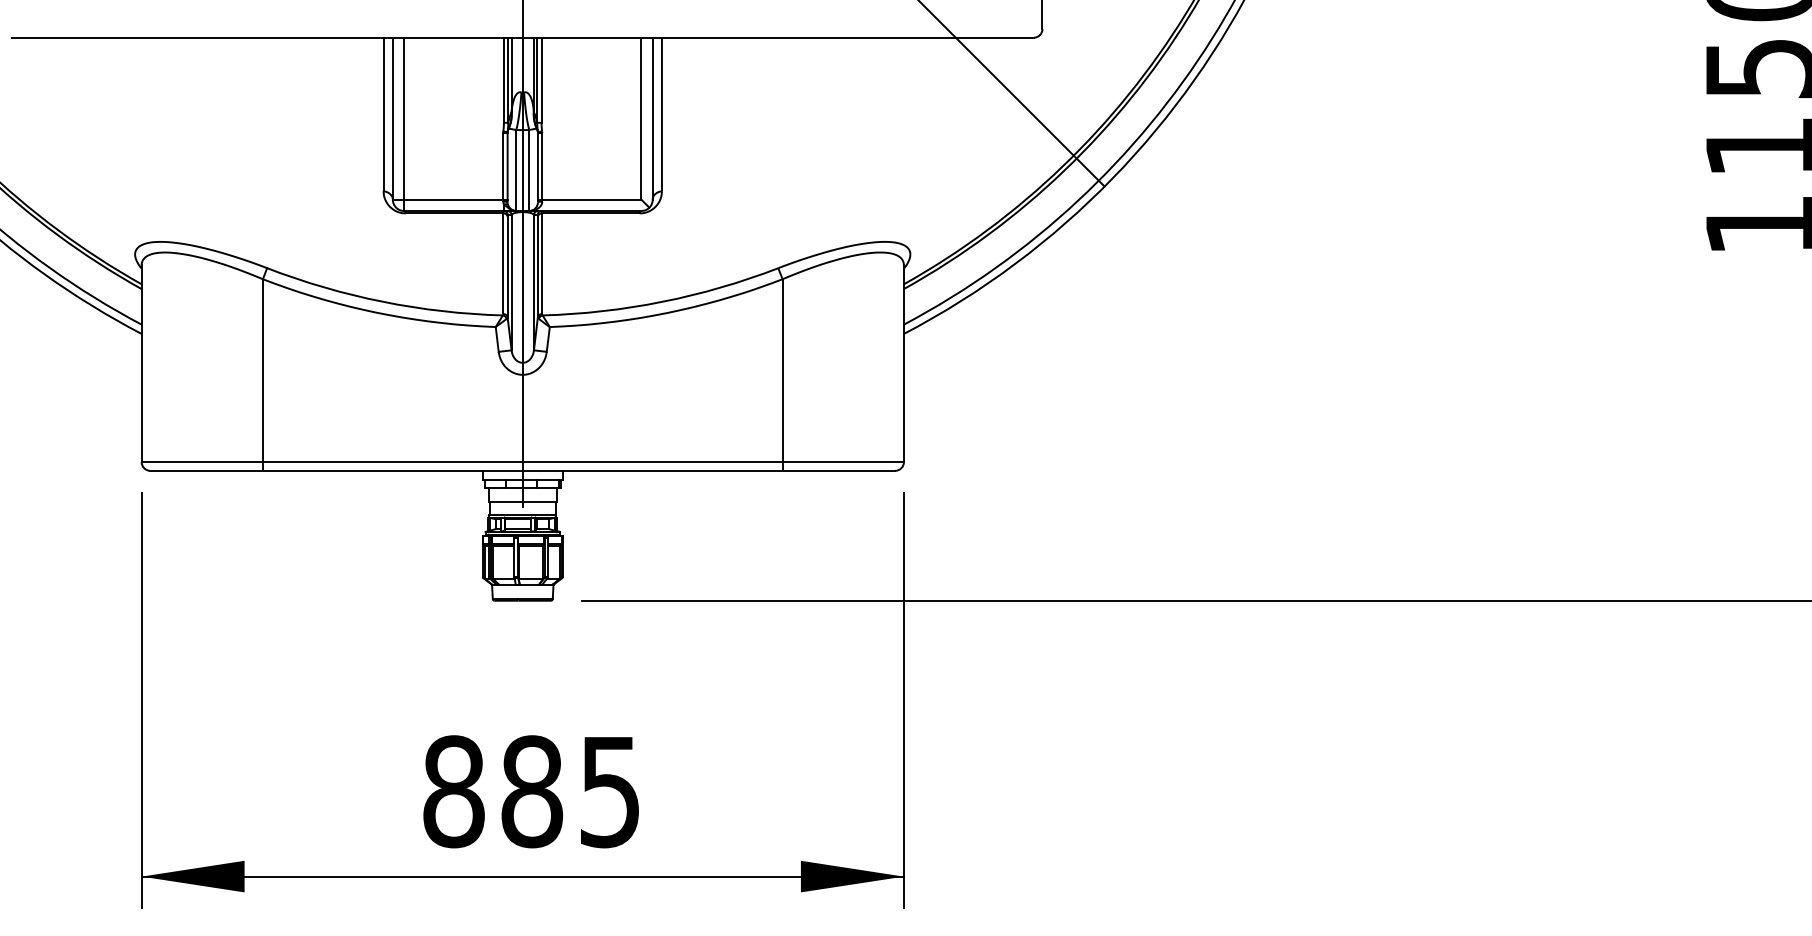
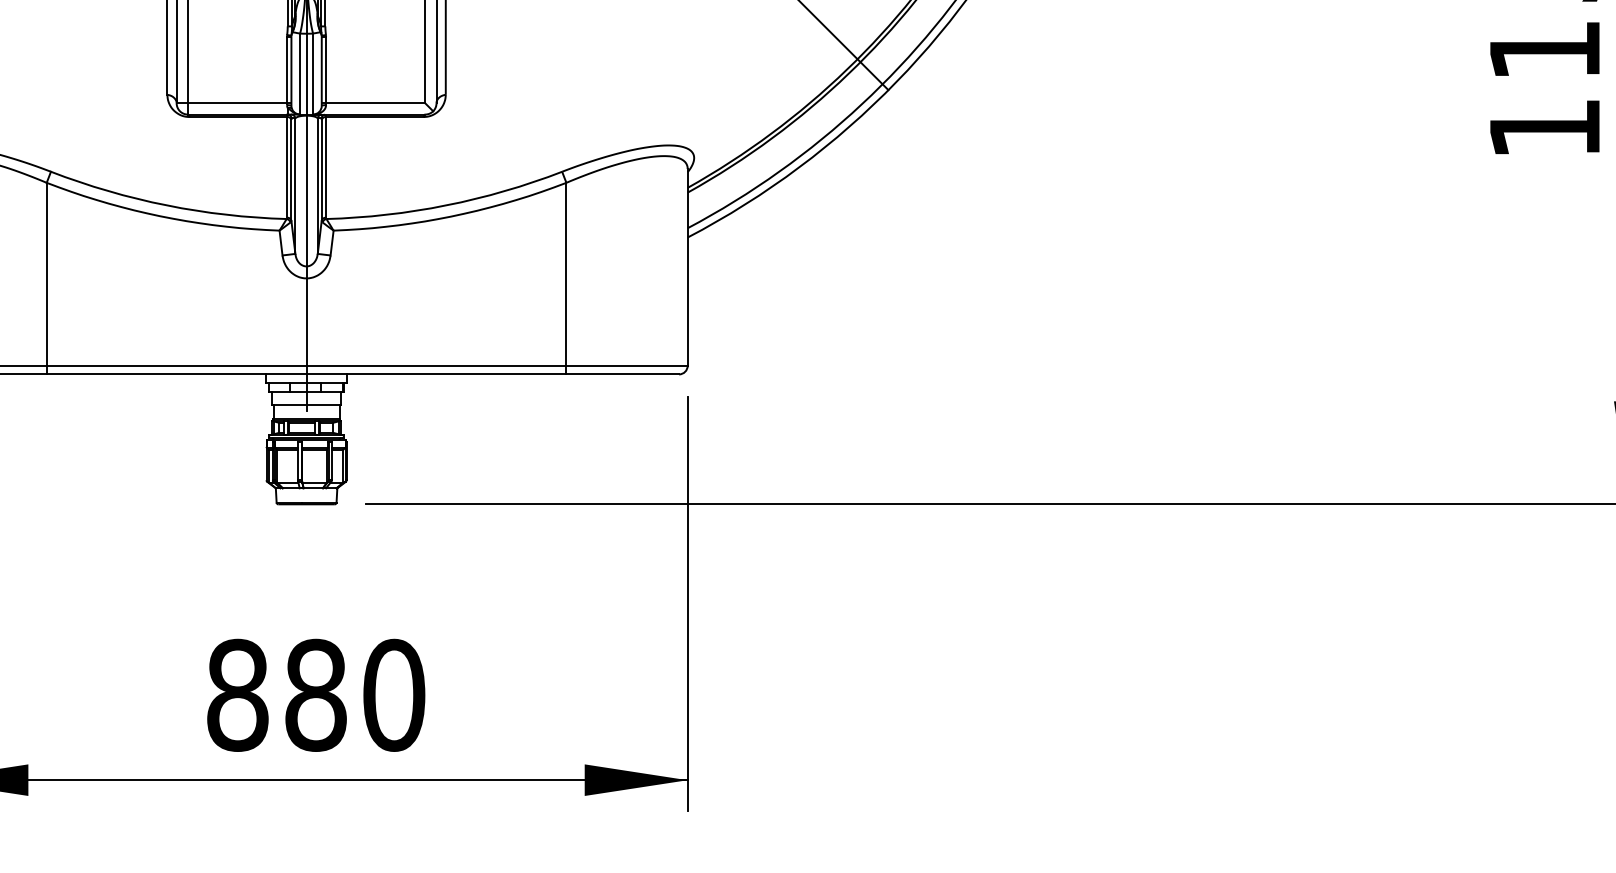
text: (610, 791) -> (394, 695), 885 -> 880

